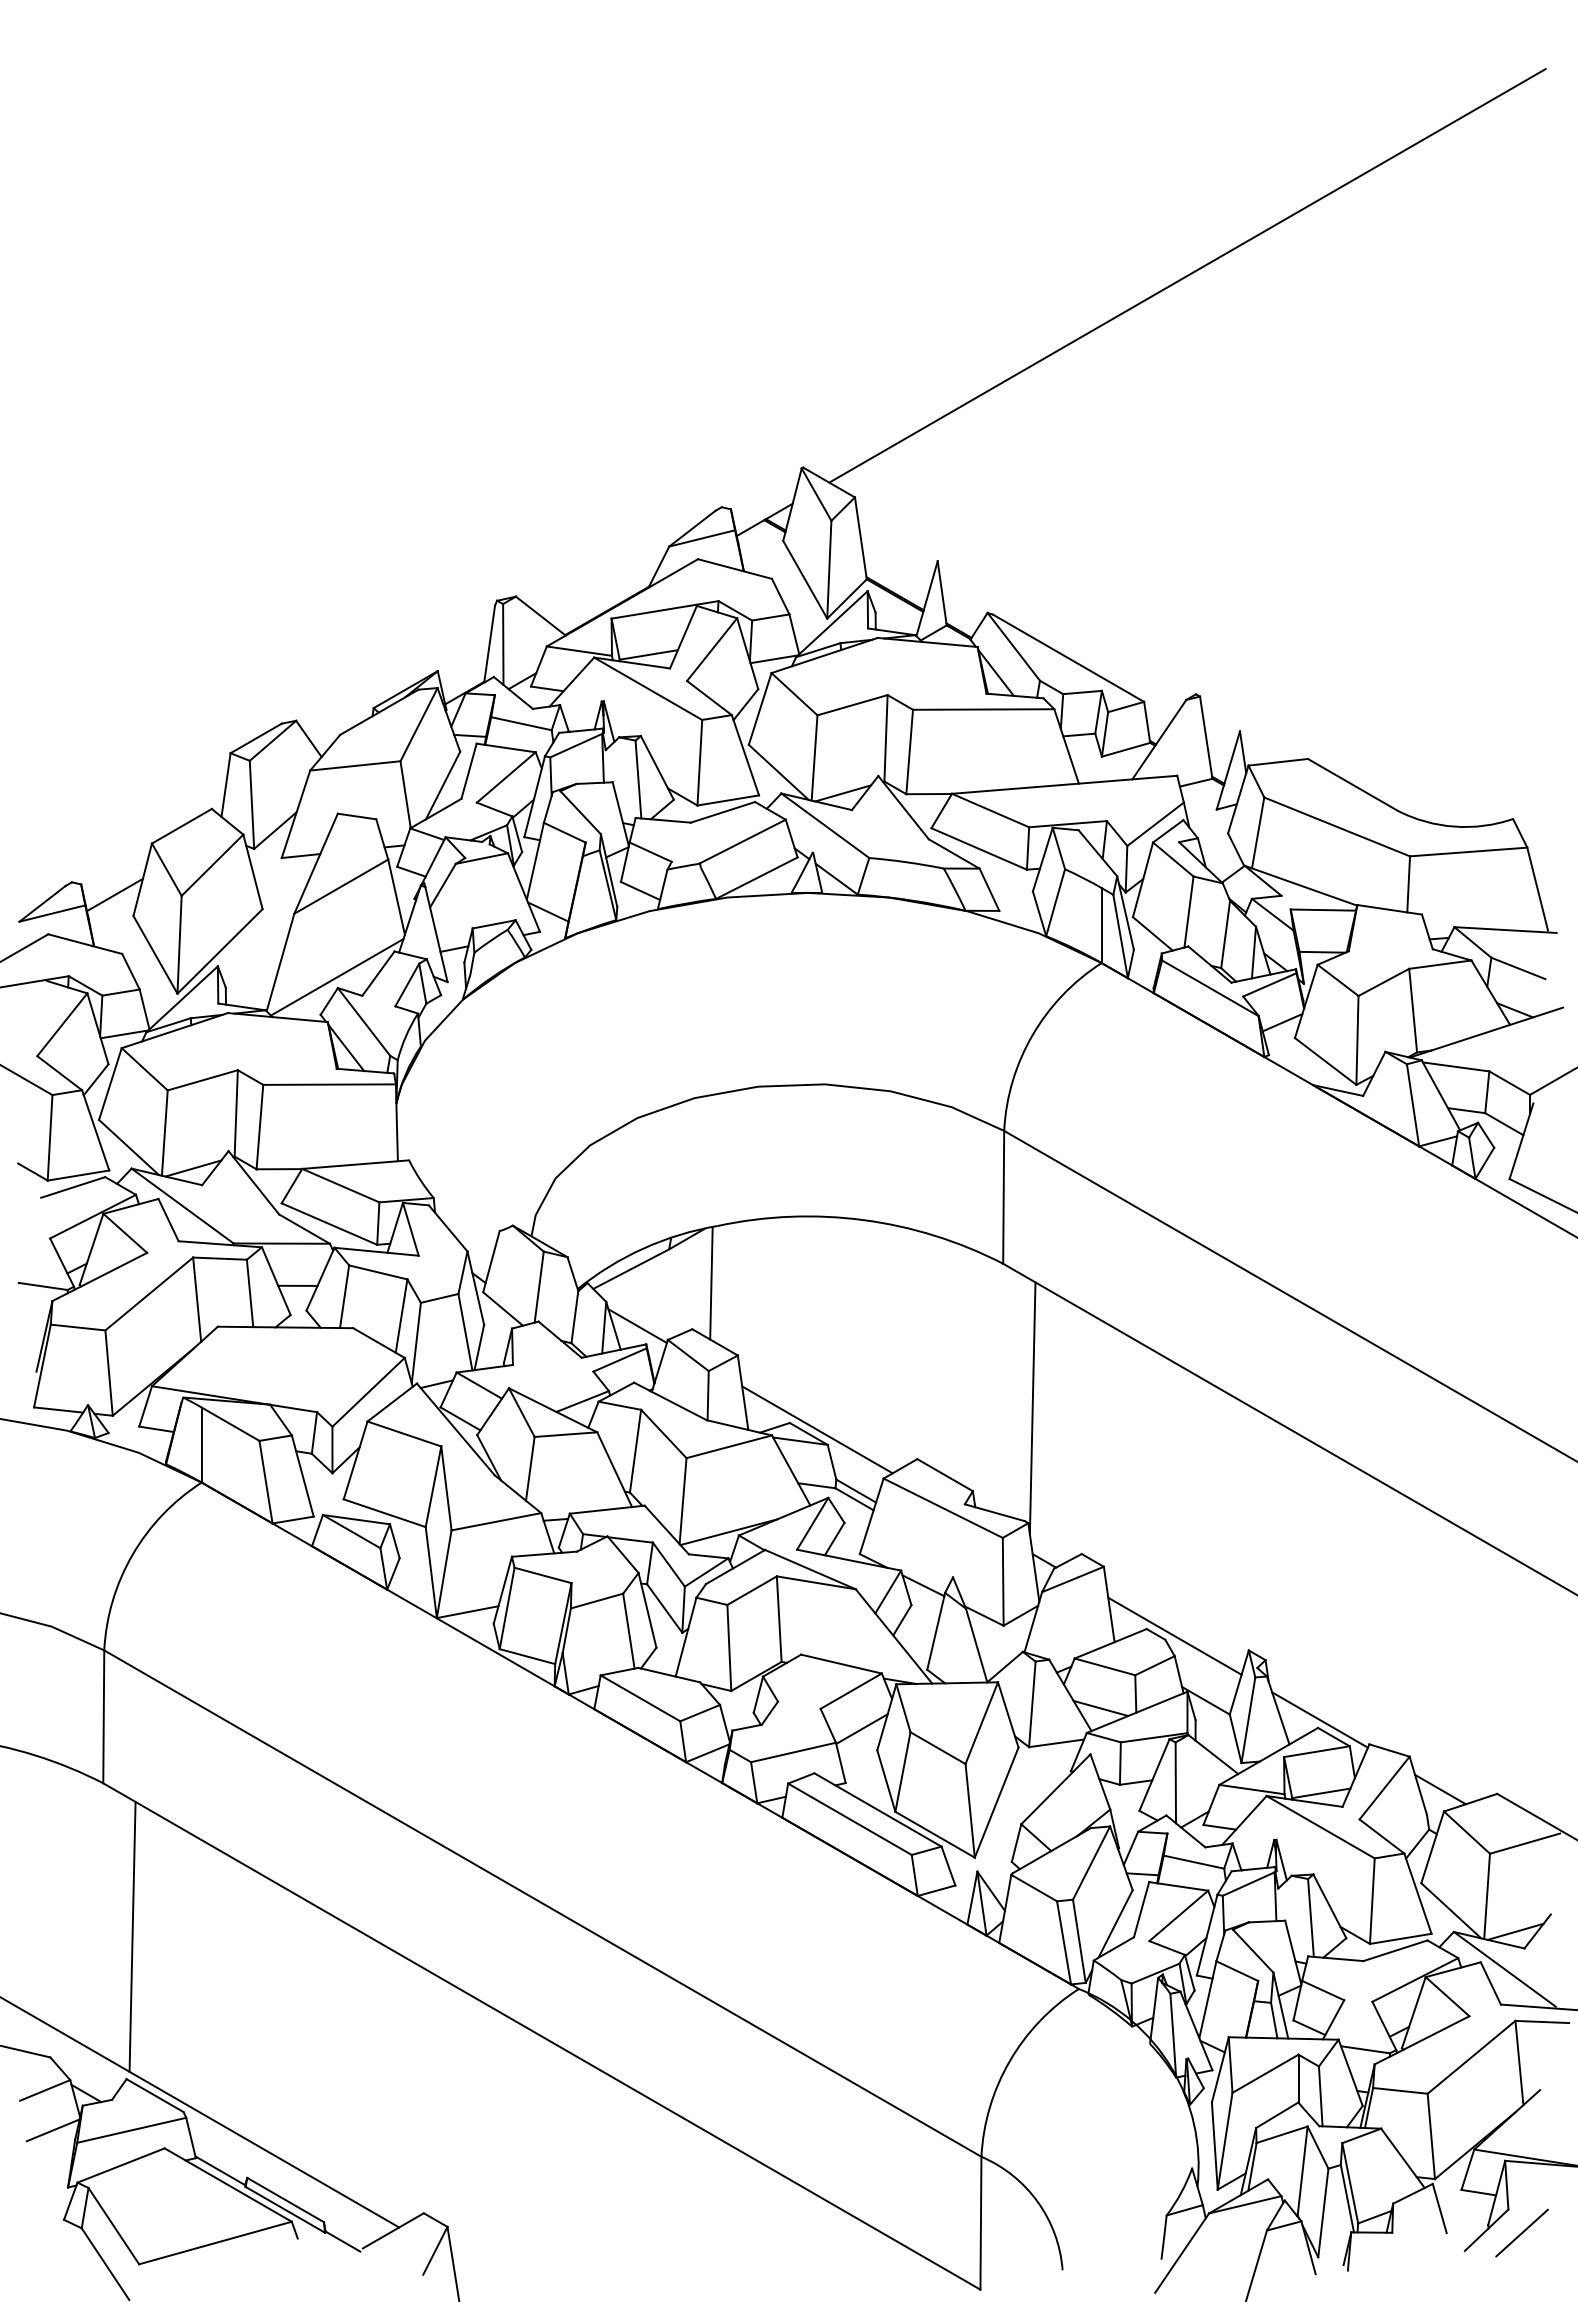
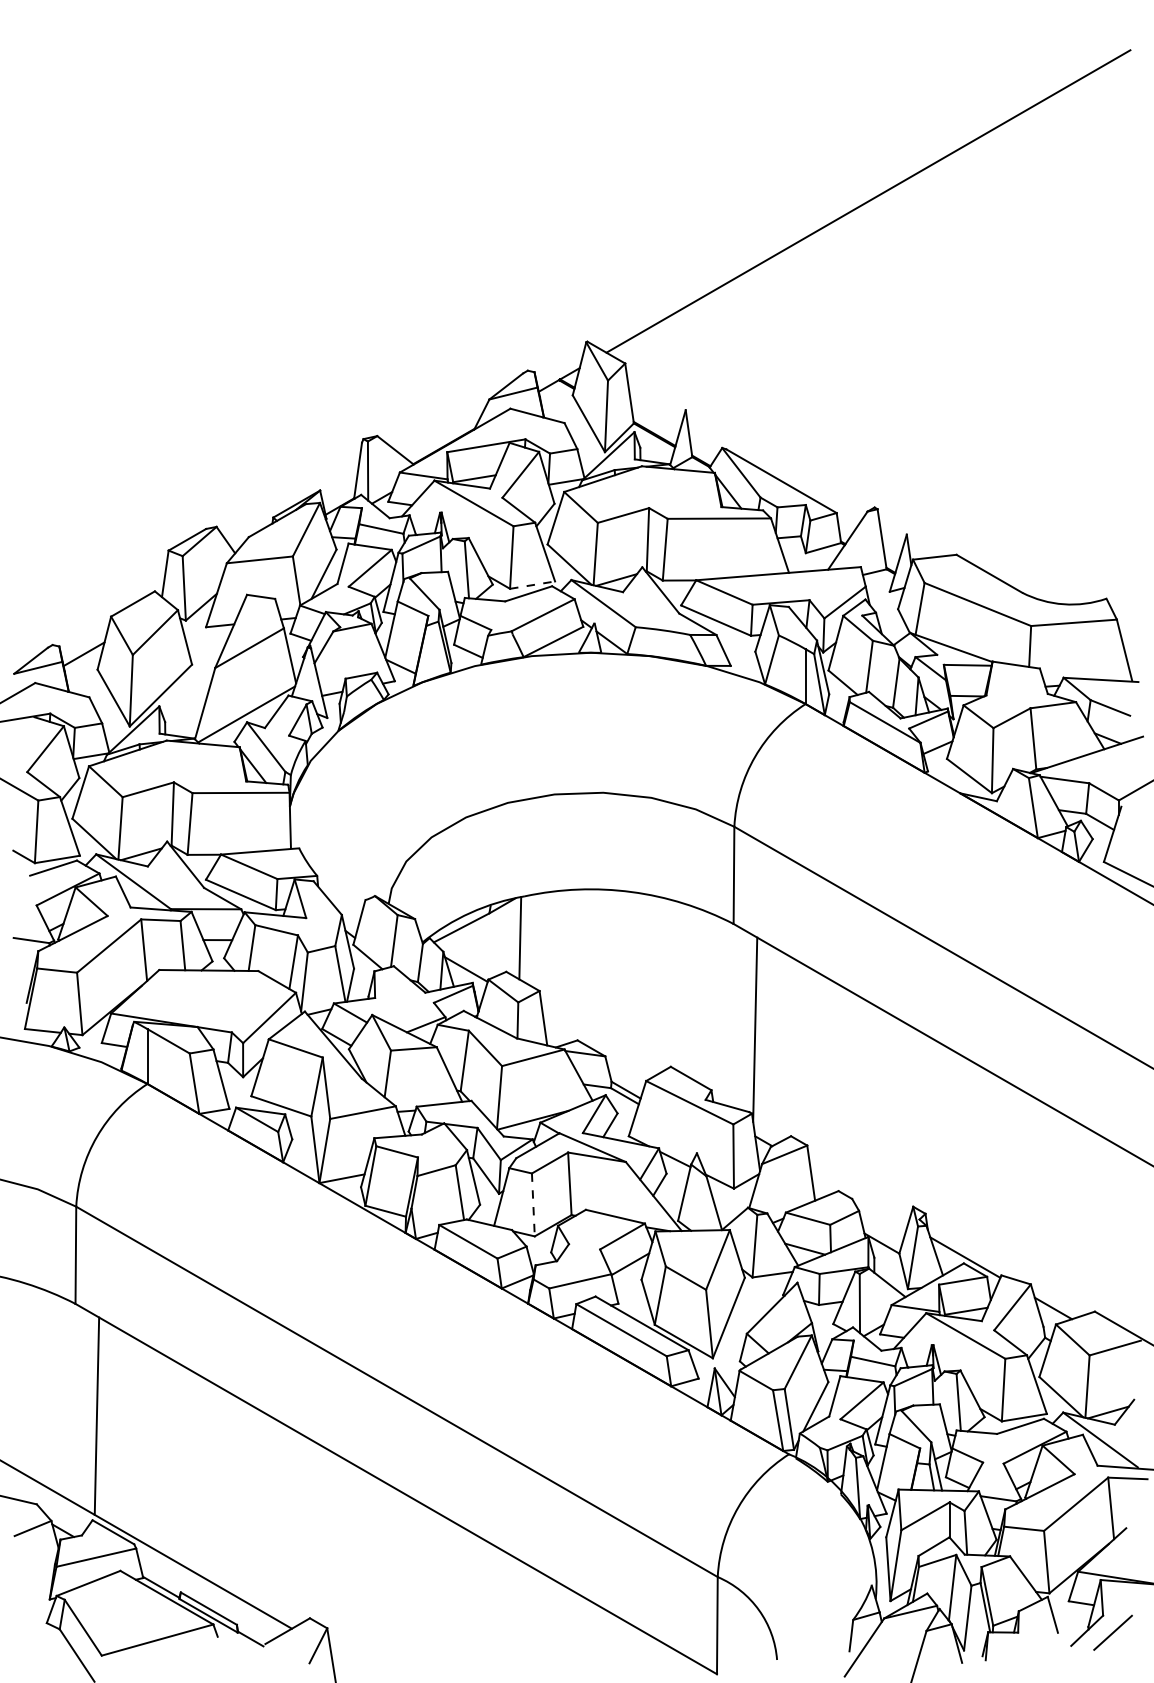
line: (728, 800) -> (532, 585), solid -> dashed
line: (817, 1429) -> (597, 1045), removed
line: (1174, 1635) -> (858, 1195), removed
line: (729, 1648) -> (533, 1205), solid -> dashed
line: (52, 2130) -> (38, 1557), removed

